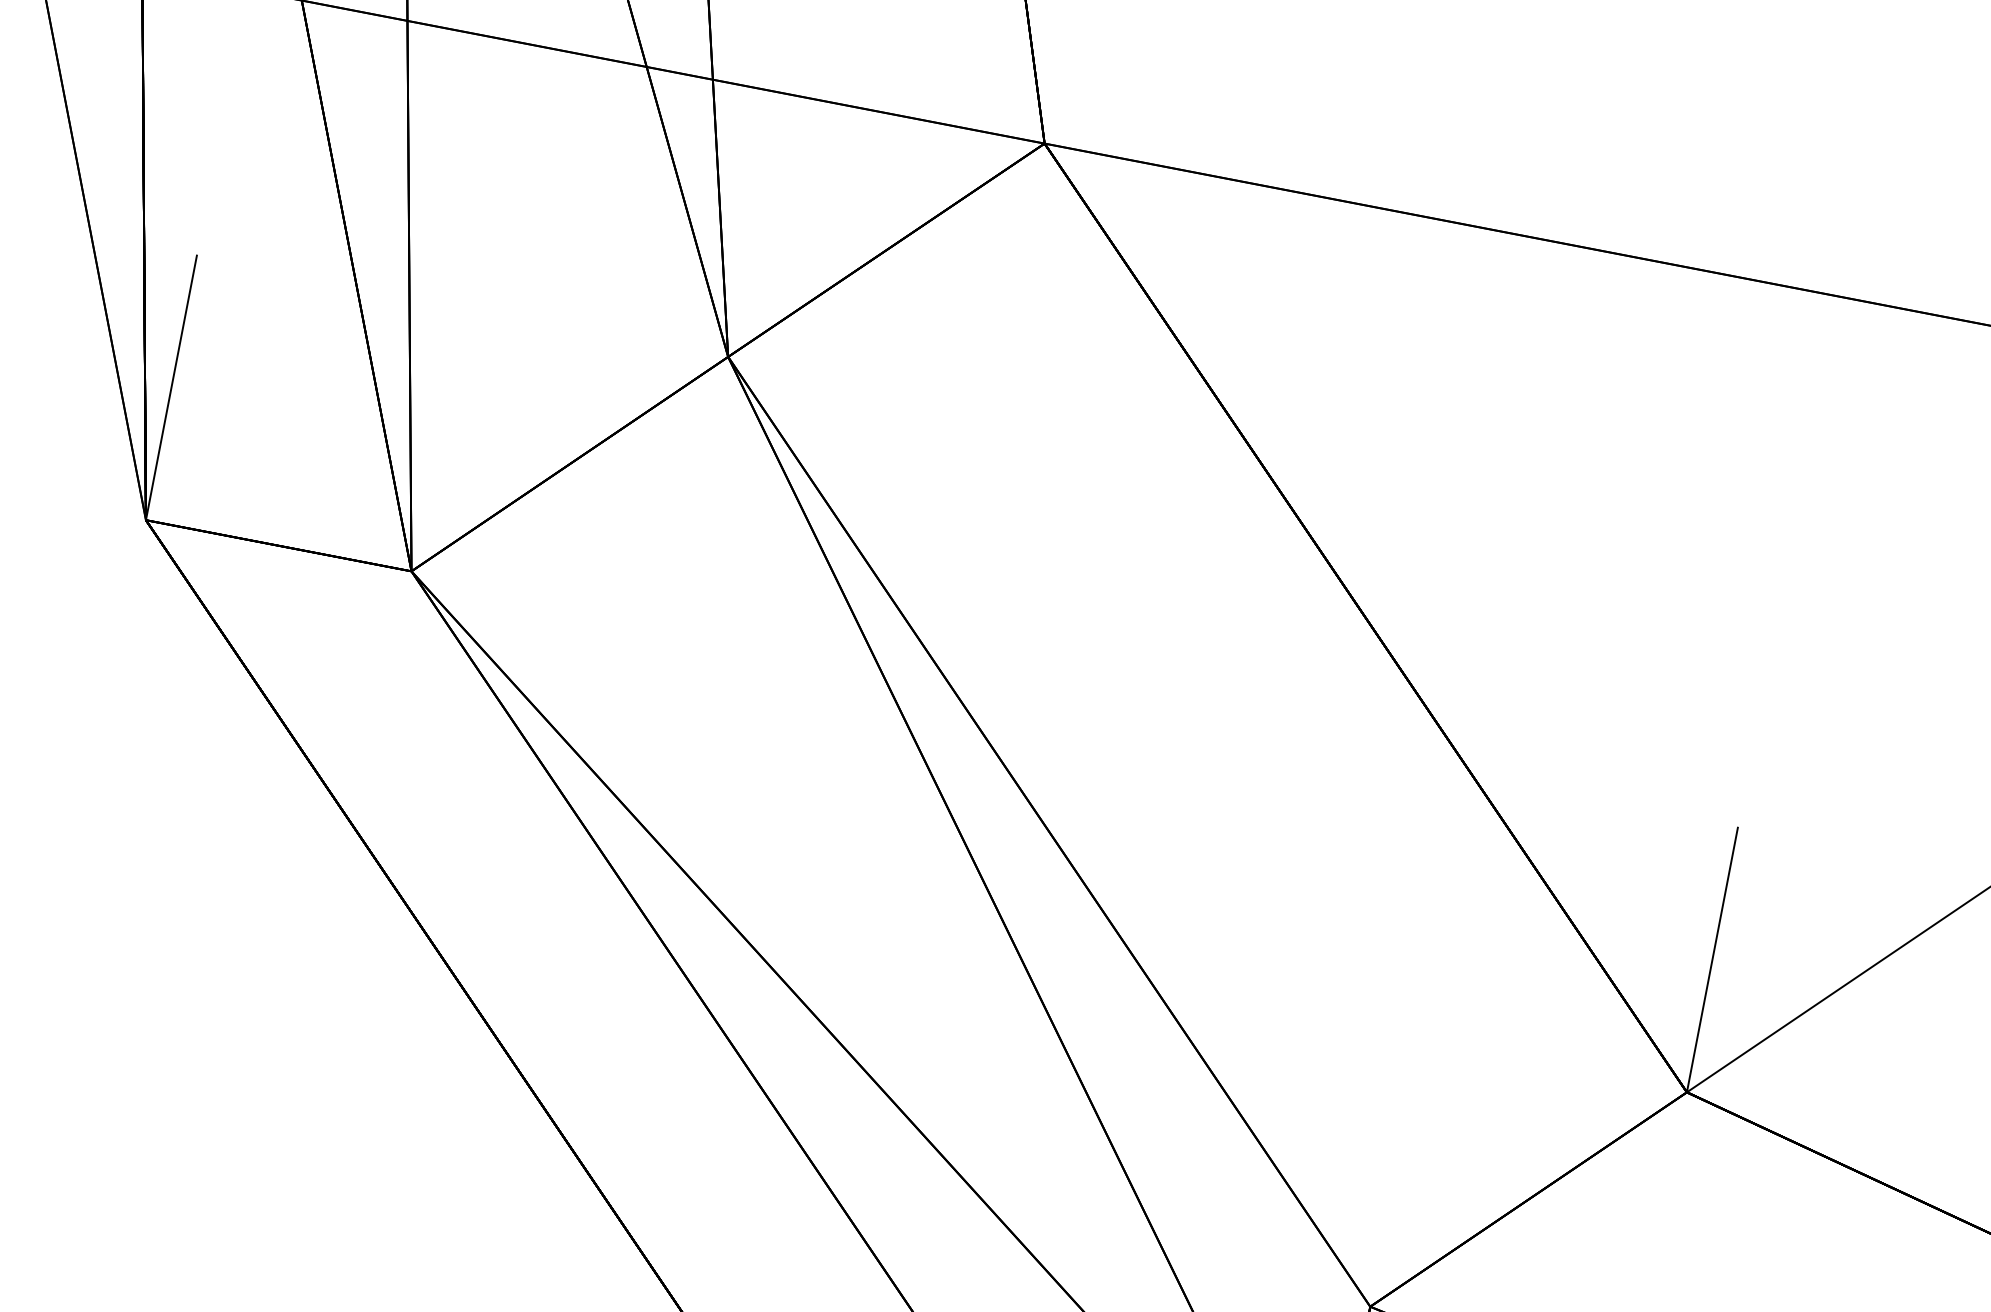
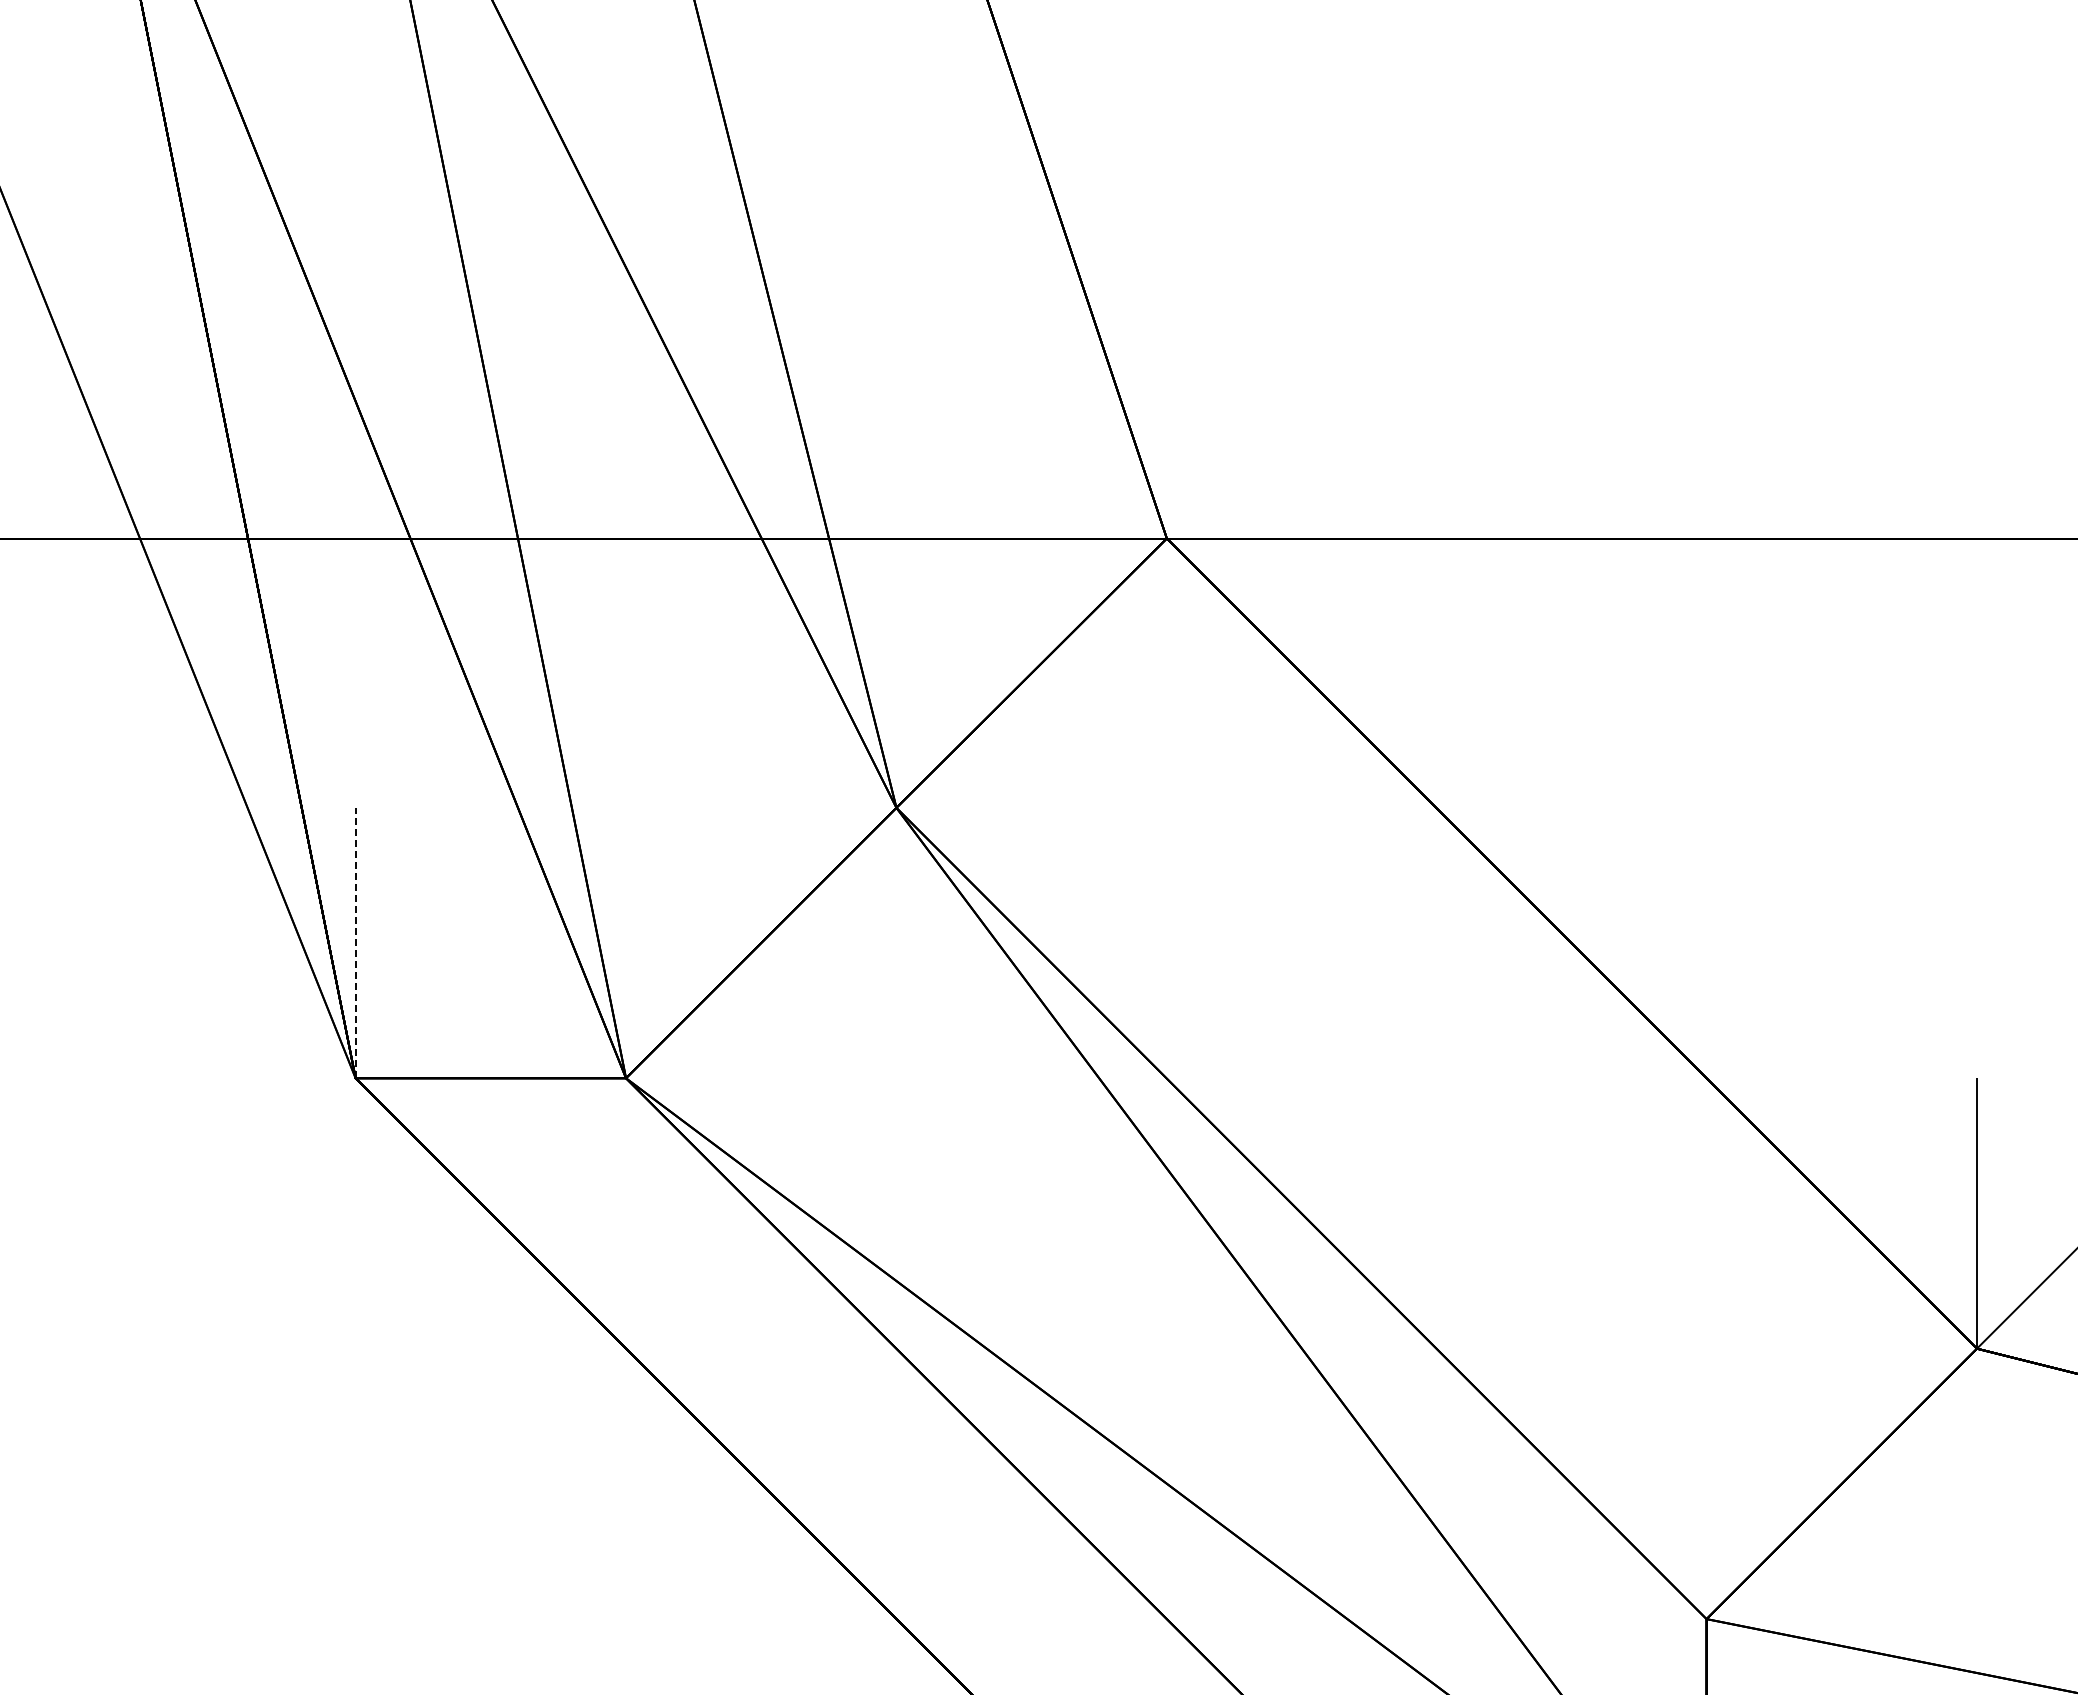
line: (171, 386) -> (355, 942), solid -> dashed

